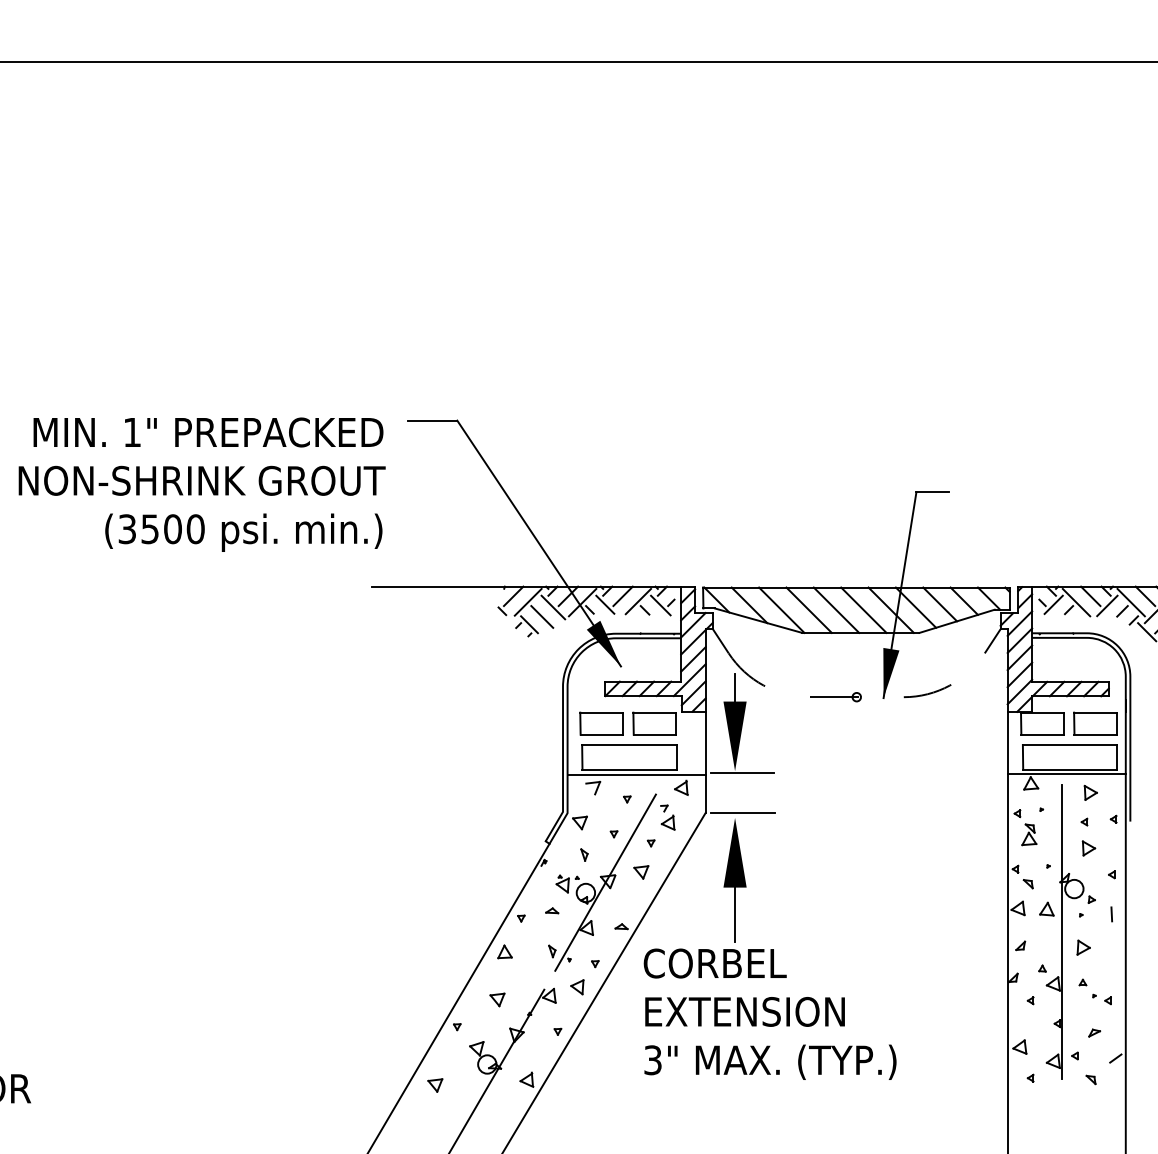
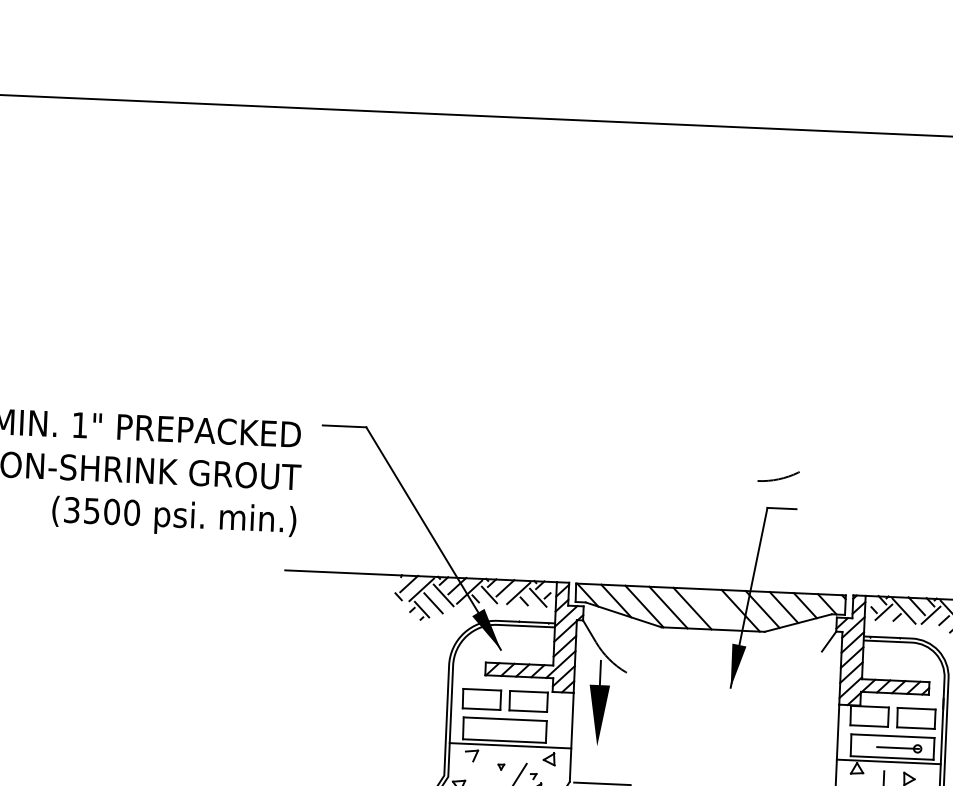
line: (863, 609) -> (716, 609), removed
arc: (927, 693) -> (778, 478), moved
part: (835, 697) -> (898, 748), moved
line: (741, 772) -> (602, 747), removed

